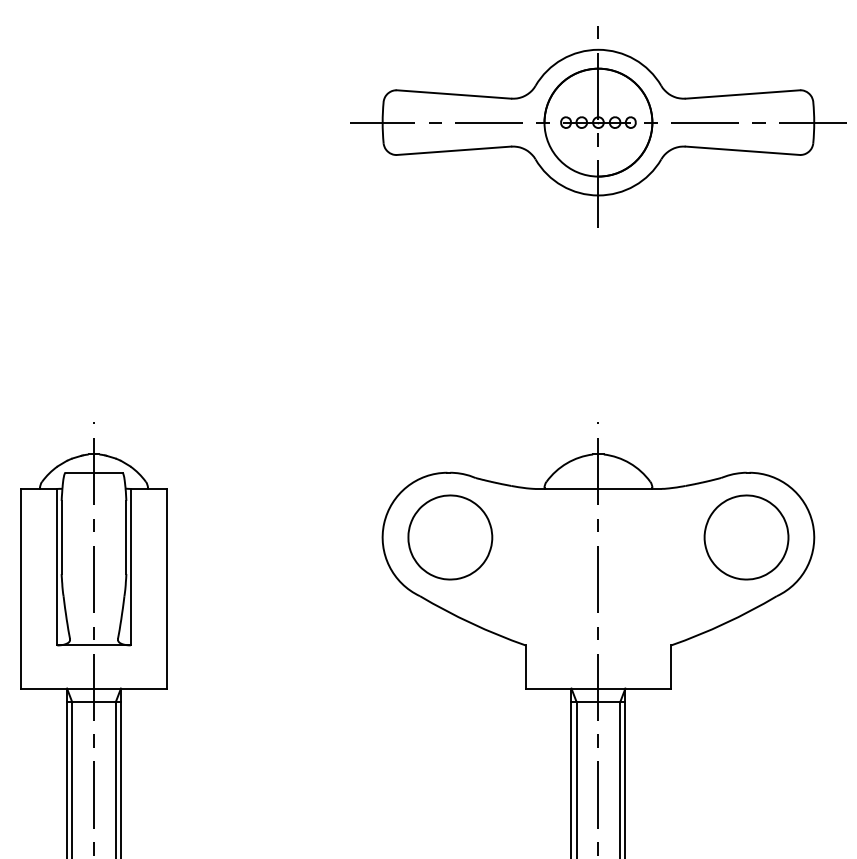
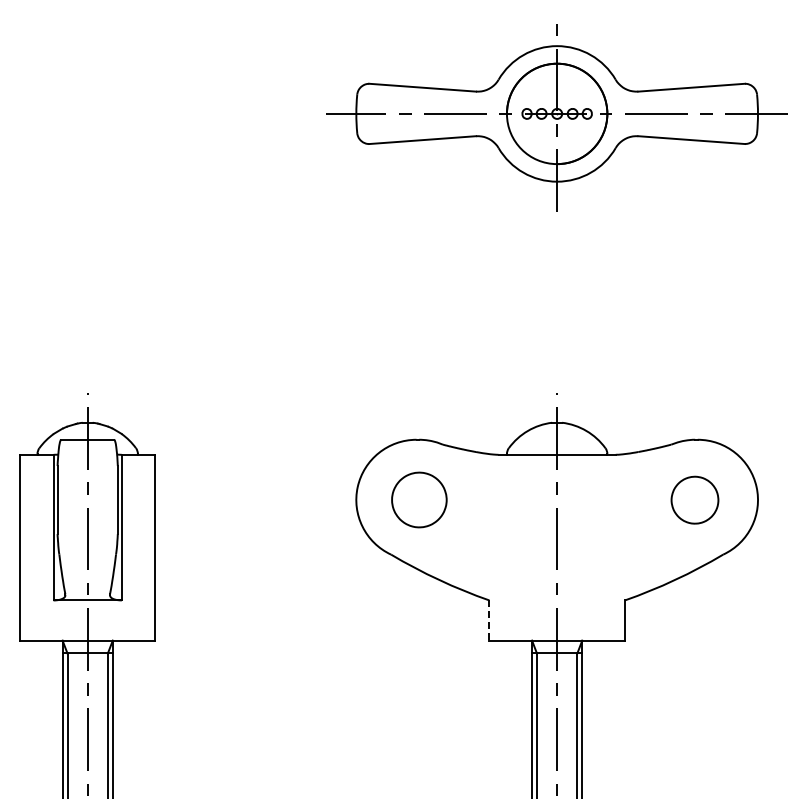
part: (450, 536) -> (419, 499), size x0.7
part: (746, 538) -> (694, 500), size x0.6
line: (525, 668) -> (489, 621), solid -> dashed

